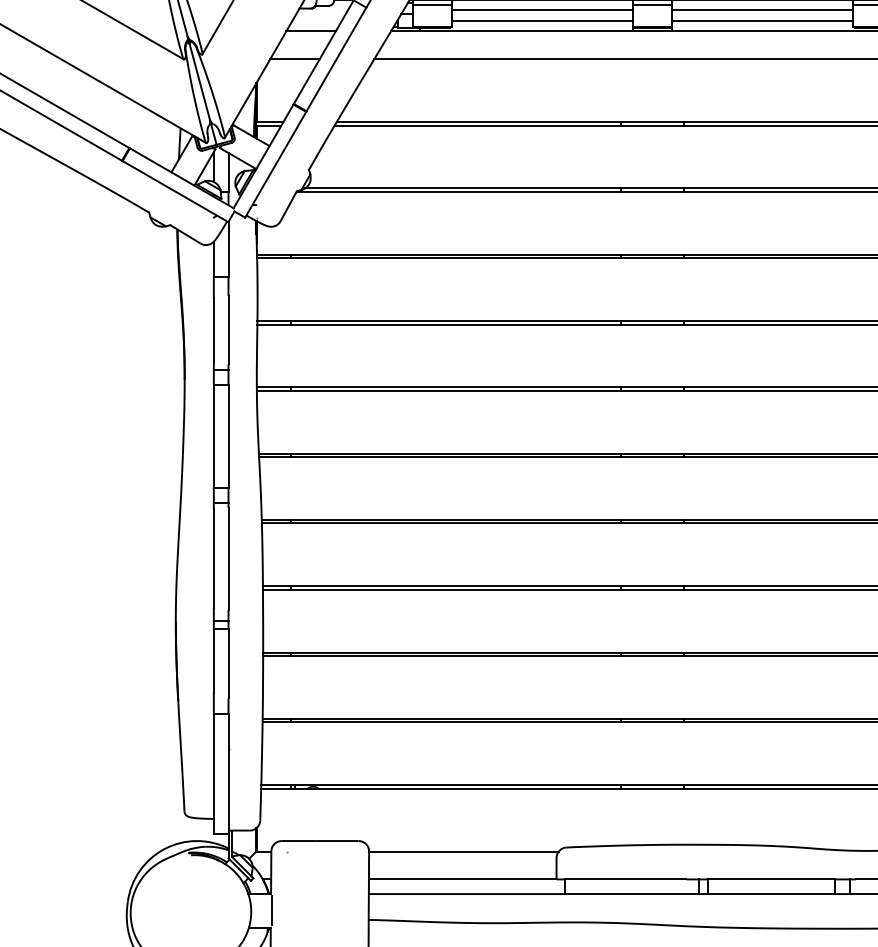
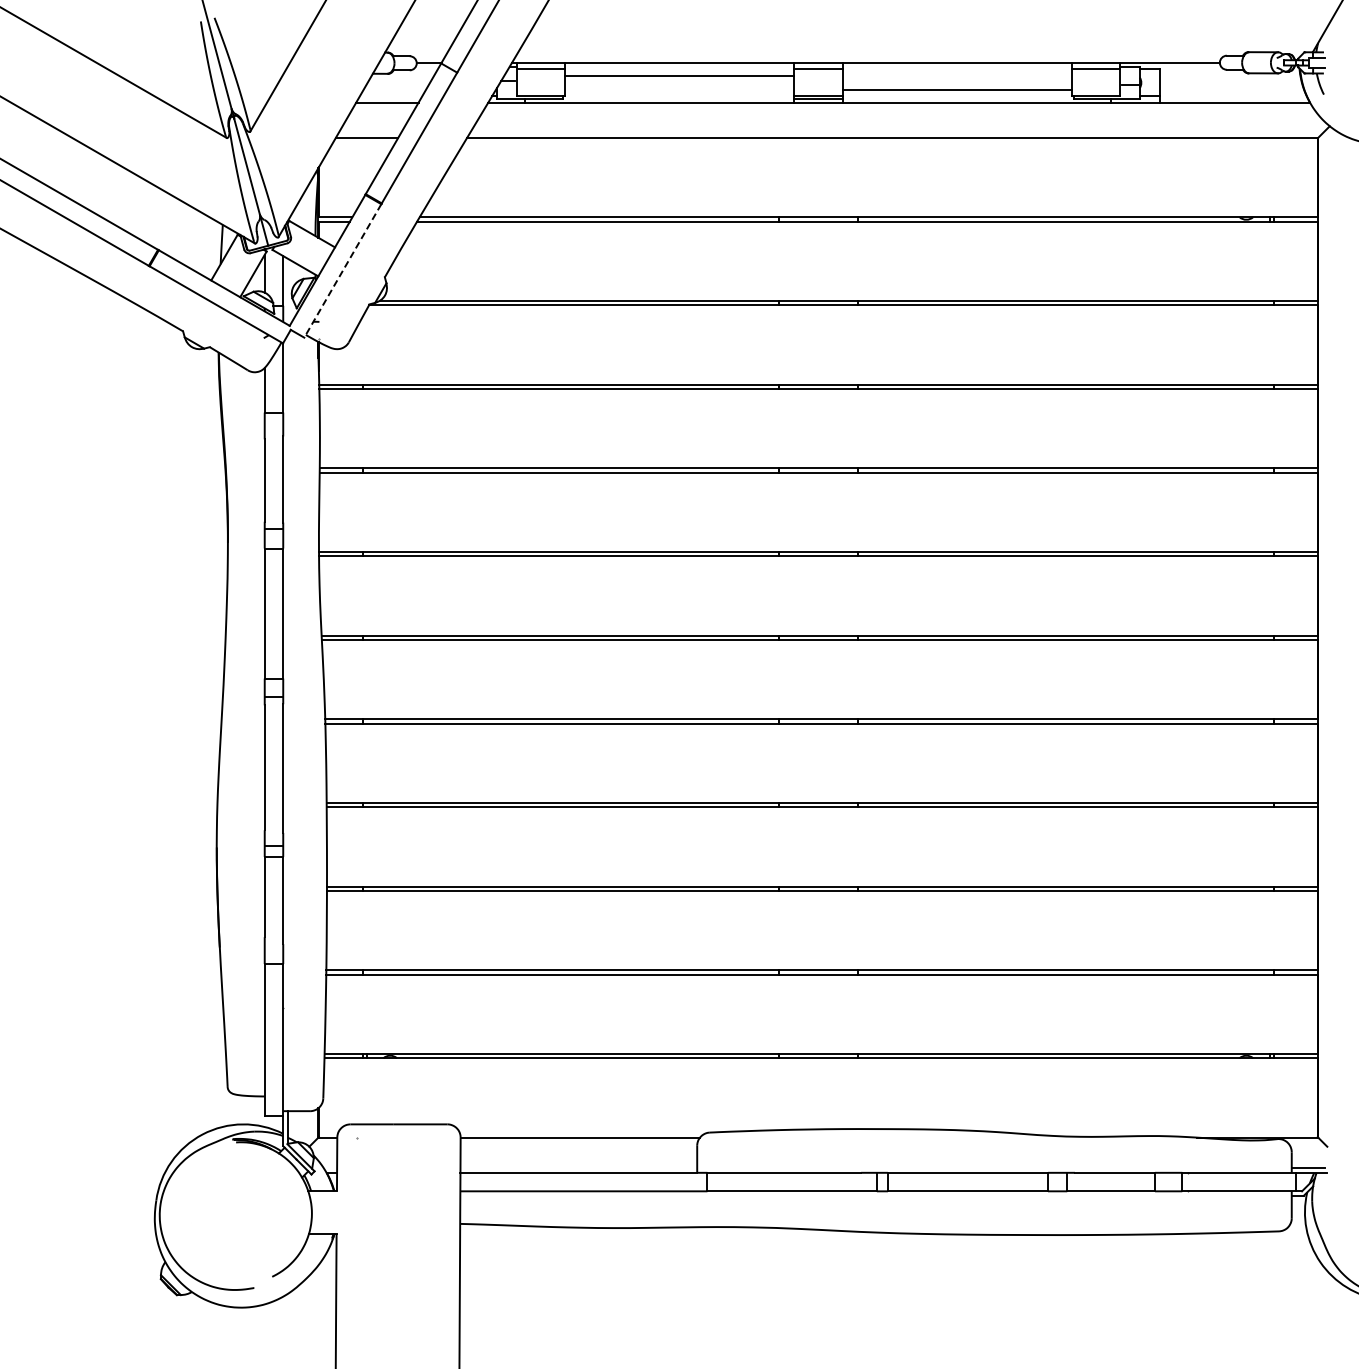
line: (762, 9) -> (956, 75), removed
line: (542, 20) -> (679, 89), removed
line: (275, 165) -> (342, 271), solid -> dashed
line: (271, 910) -> (337, 1212), removed

